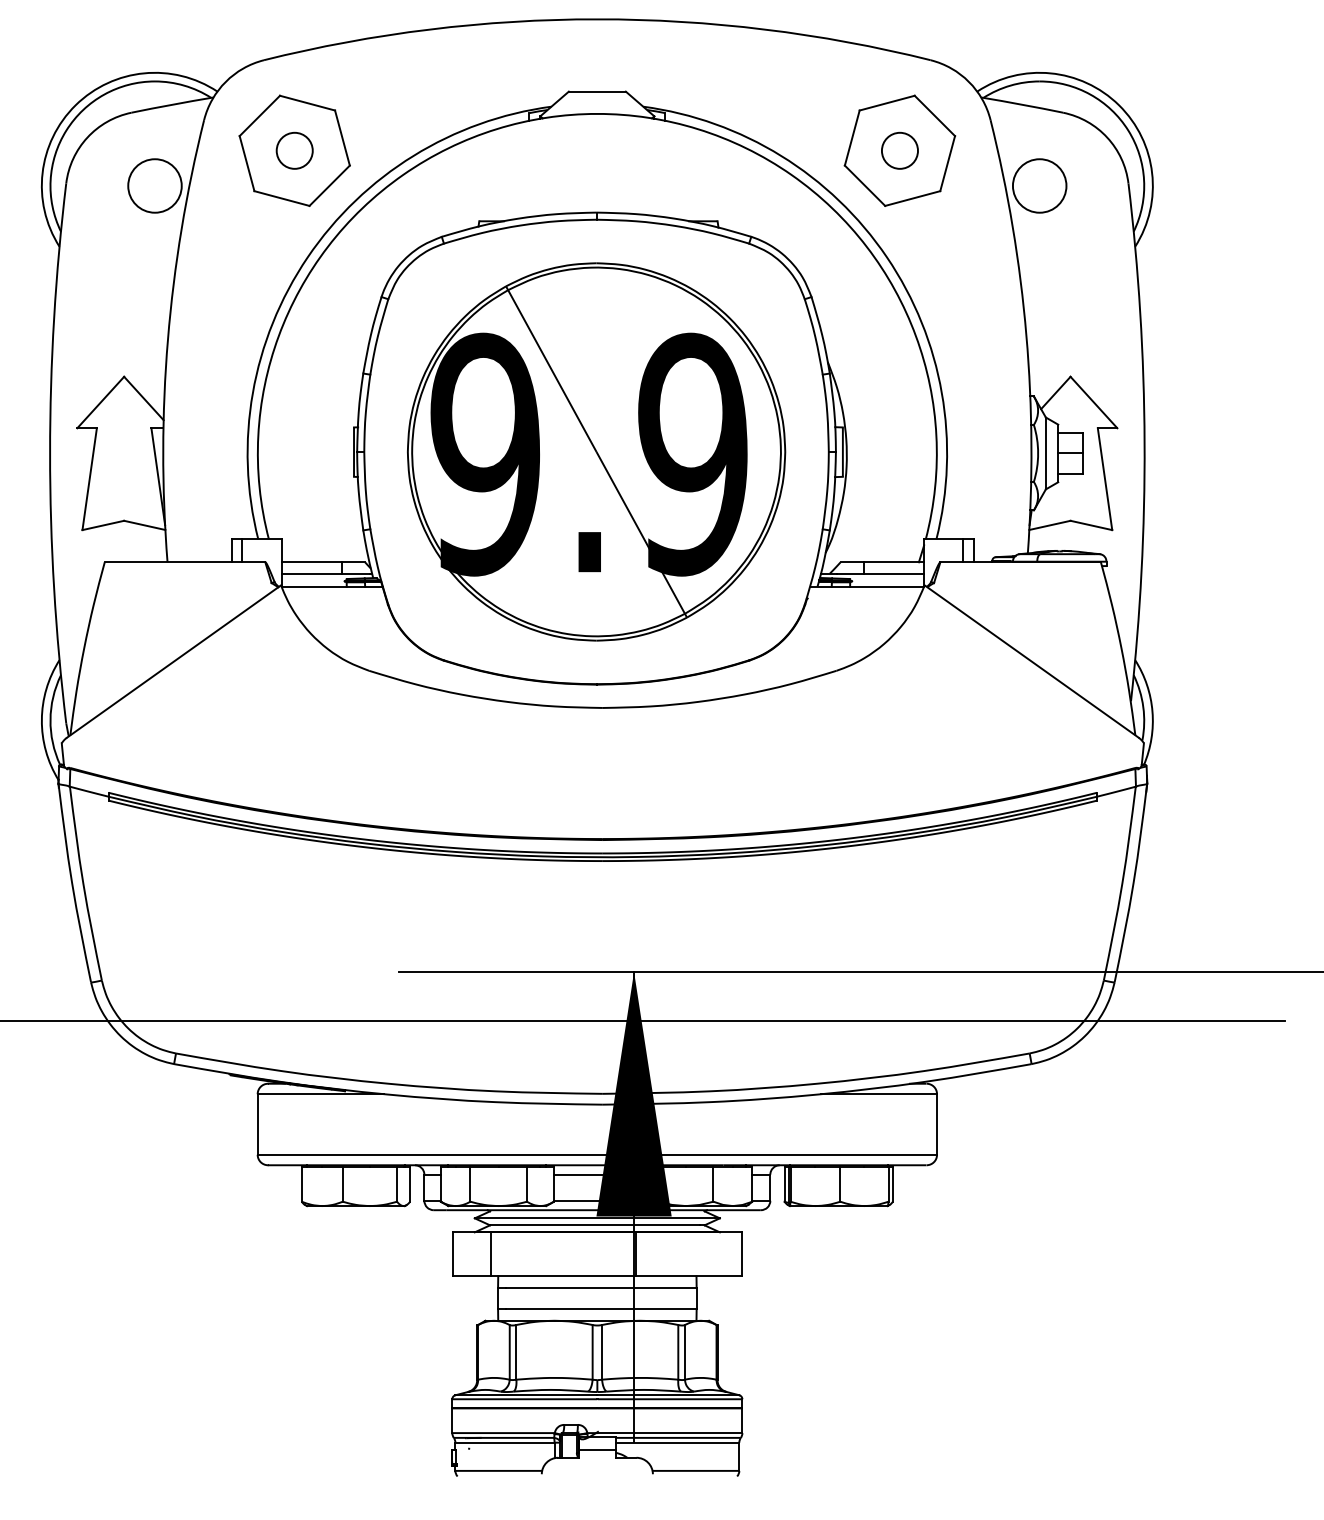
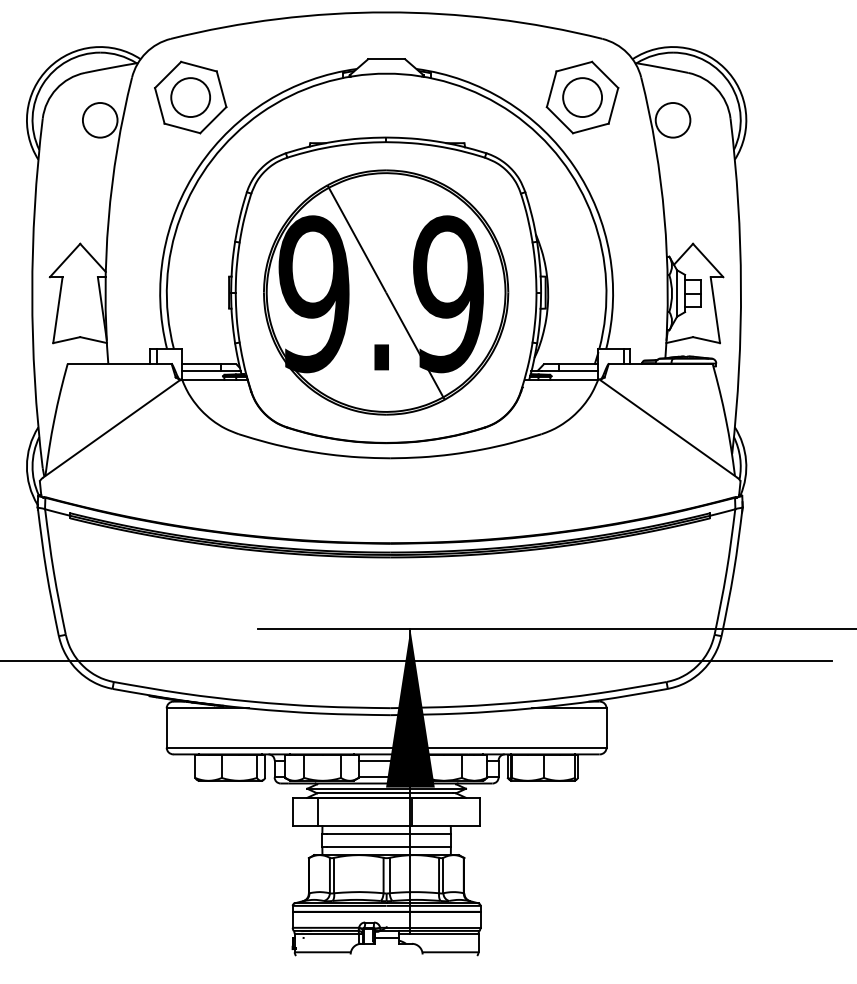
circle: (294, 150) -> (190, 97), size x1.67
circle: (899, 150) -> (582, 97), size x1.67

